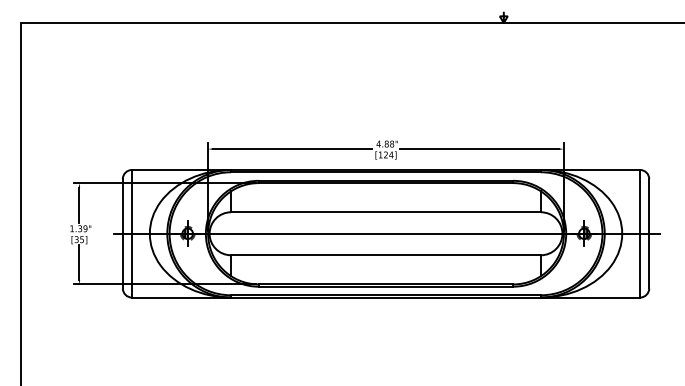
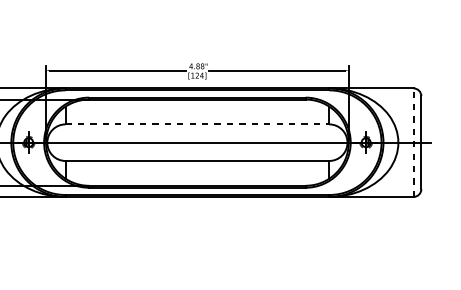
line: (386, 212) -> (197, 124), solid -> dashed
line: (640, 233) -> (413, 142), solid -> dashed

